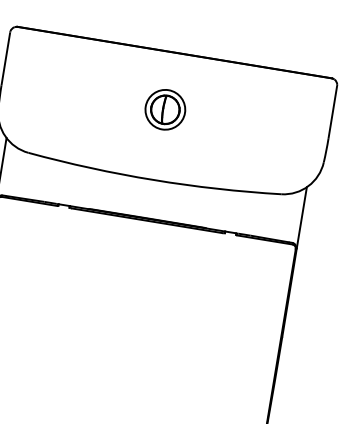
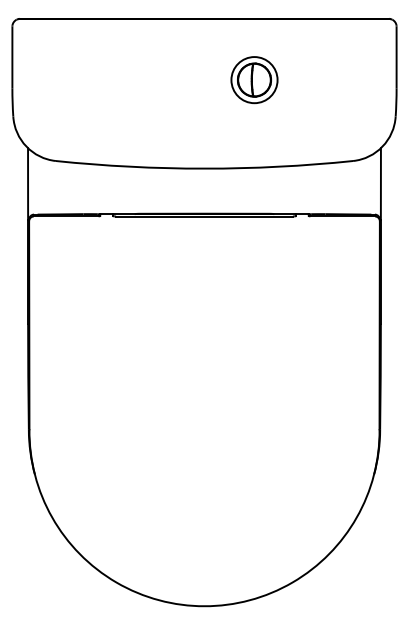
part: (165, 110) -> (254, 80), moved

